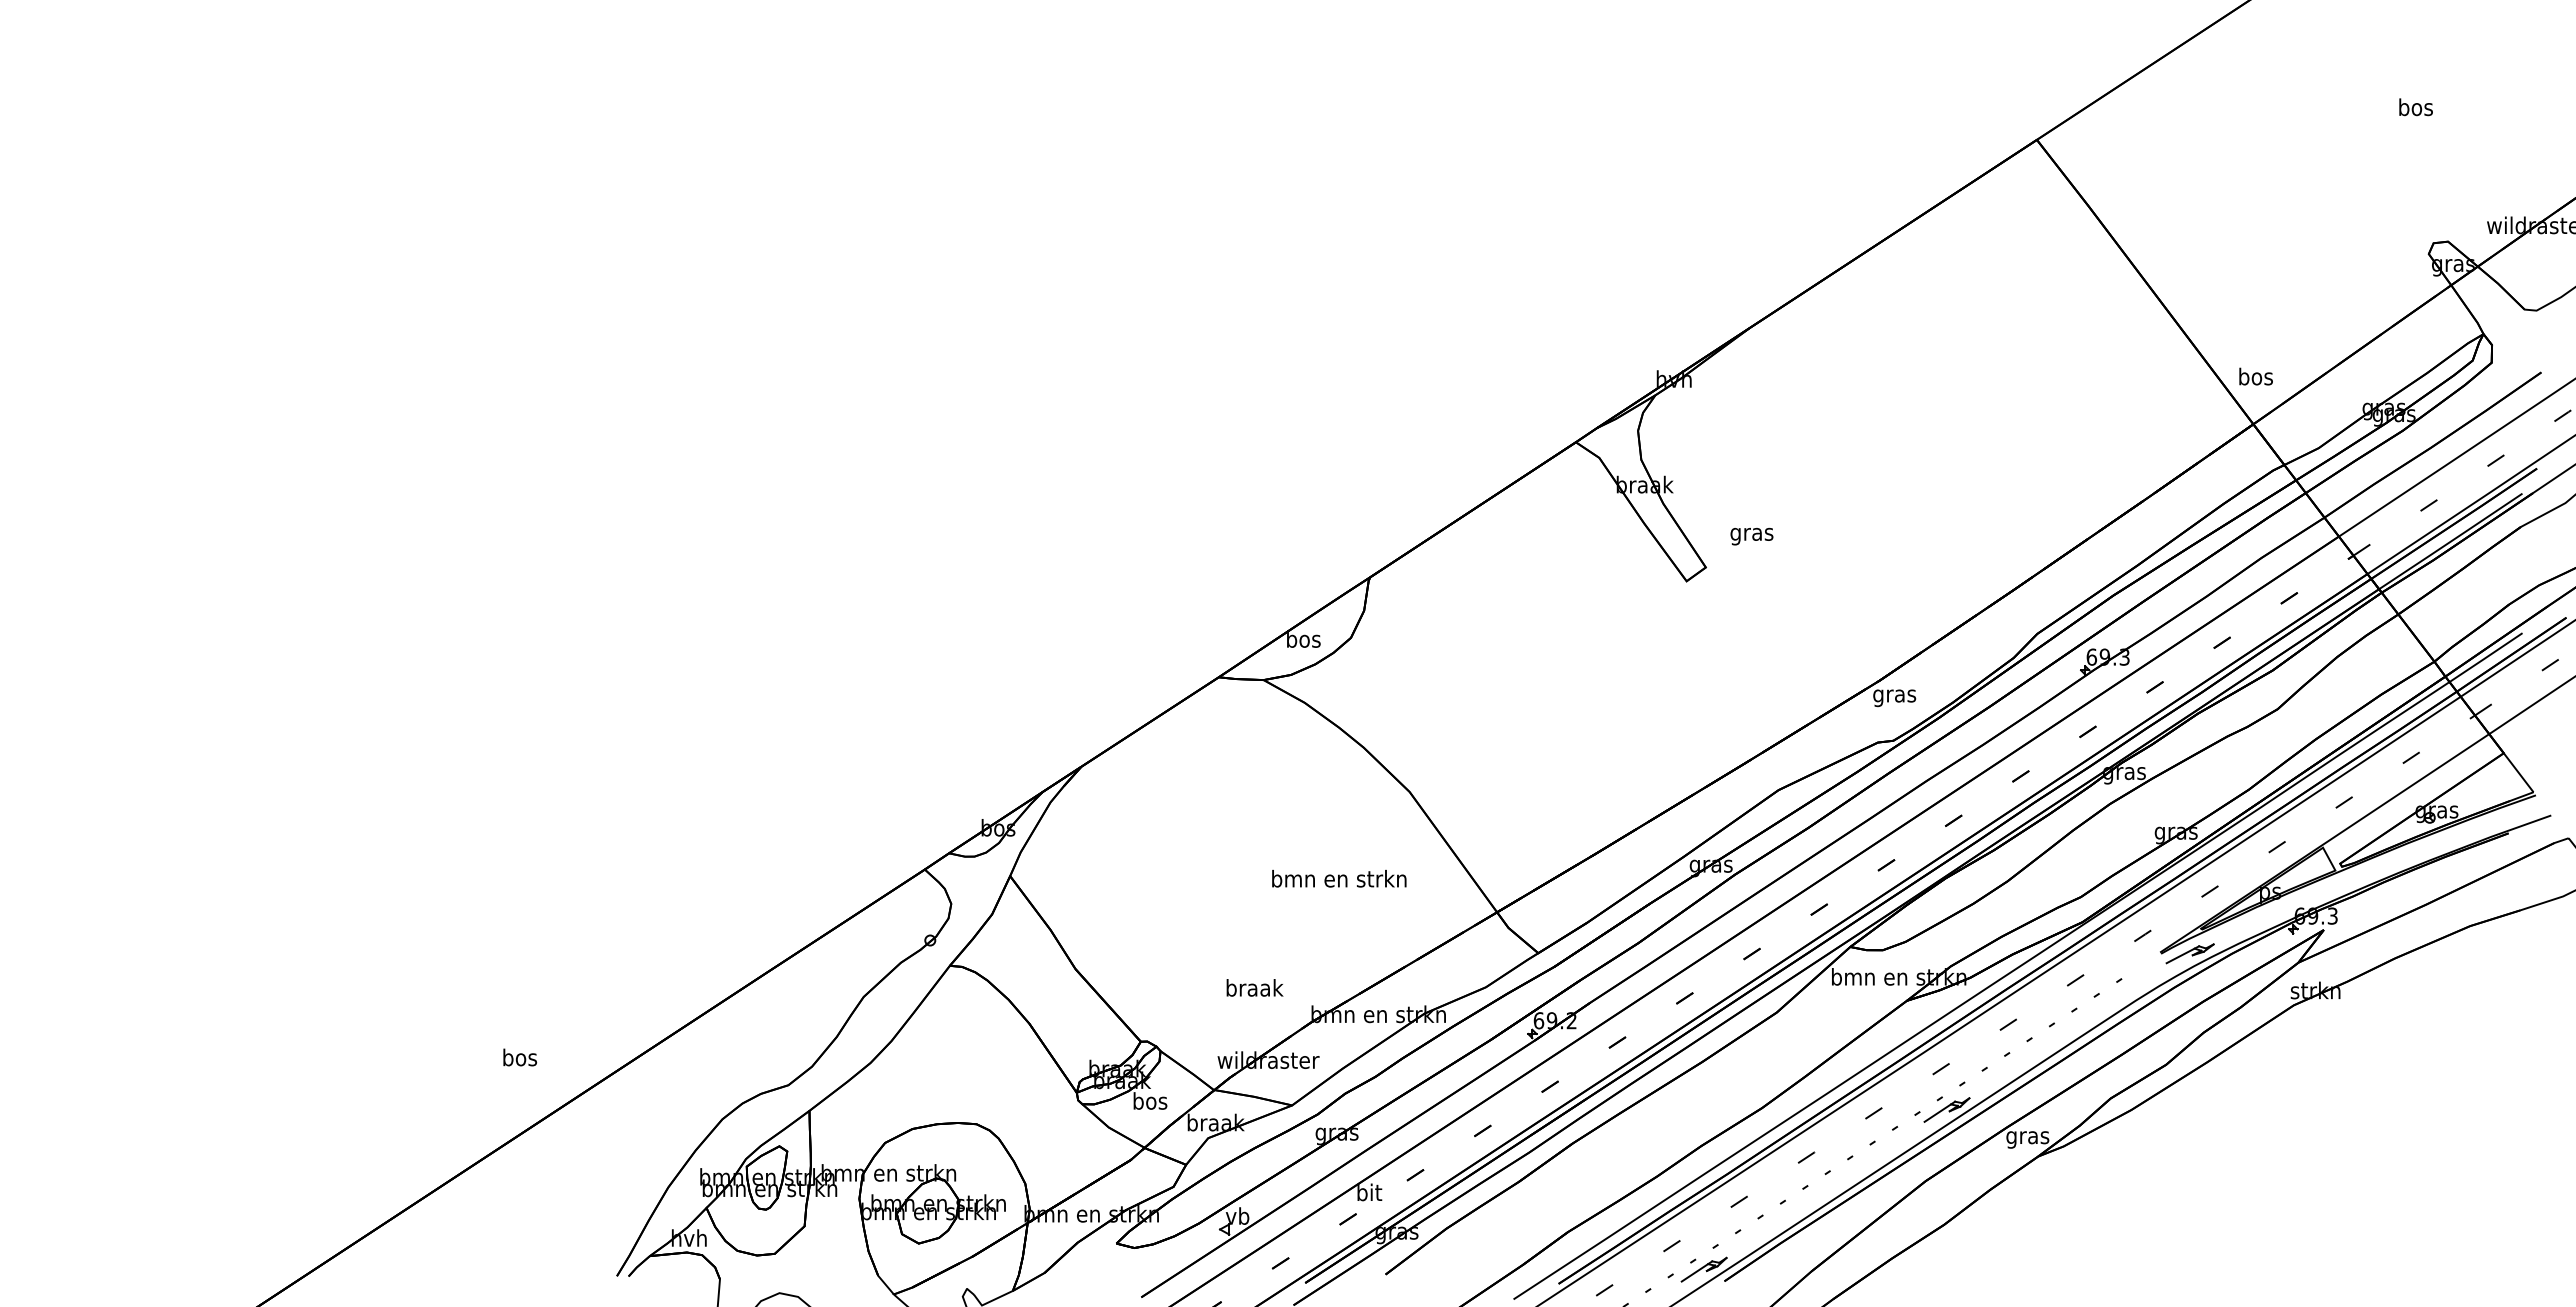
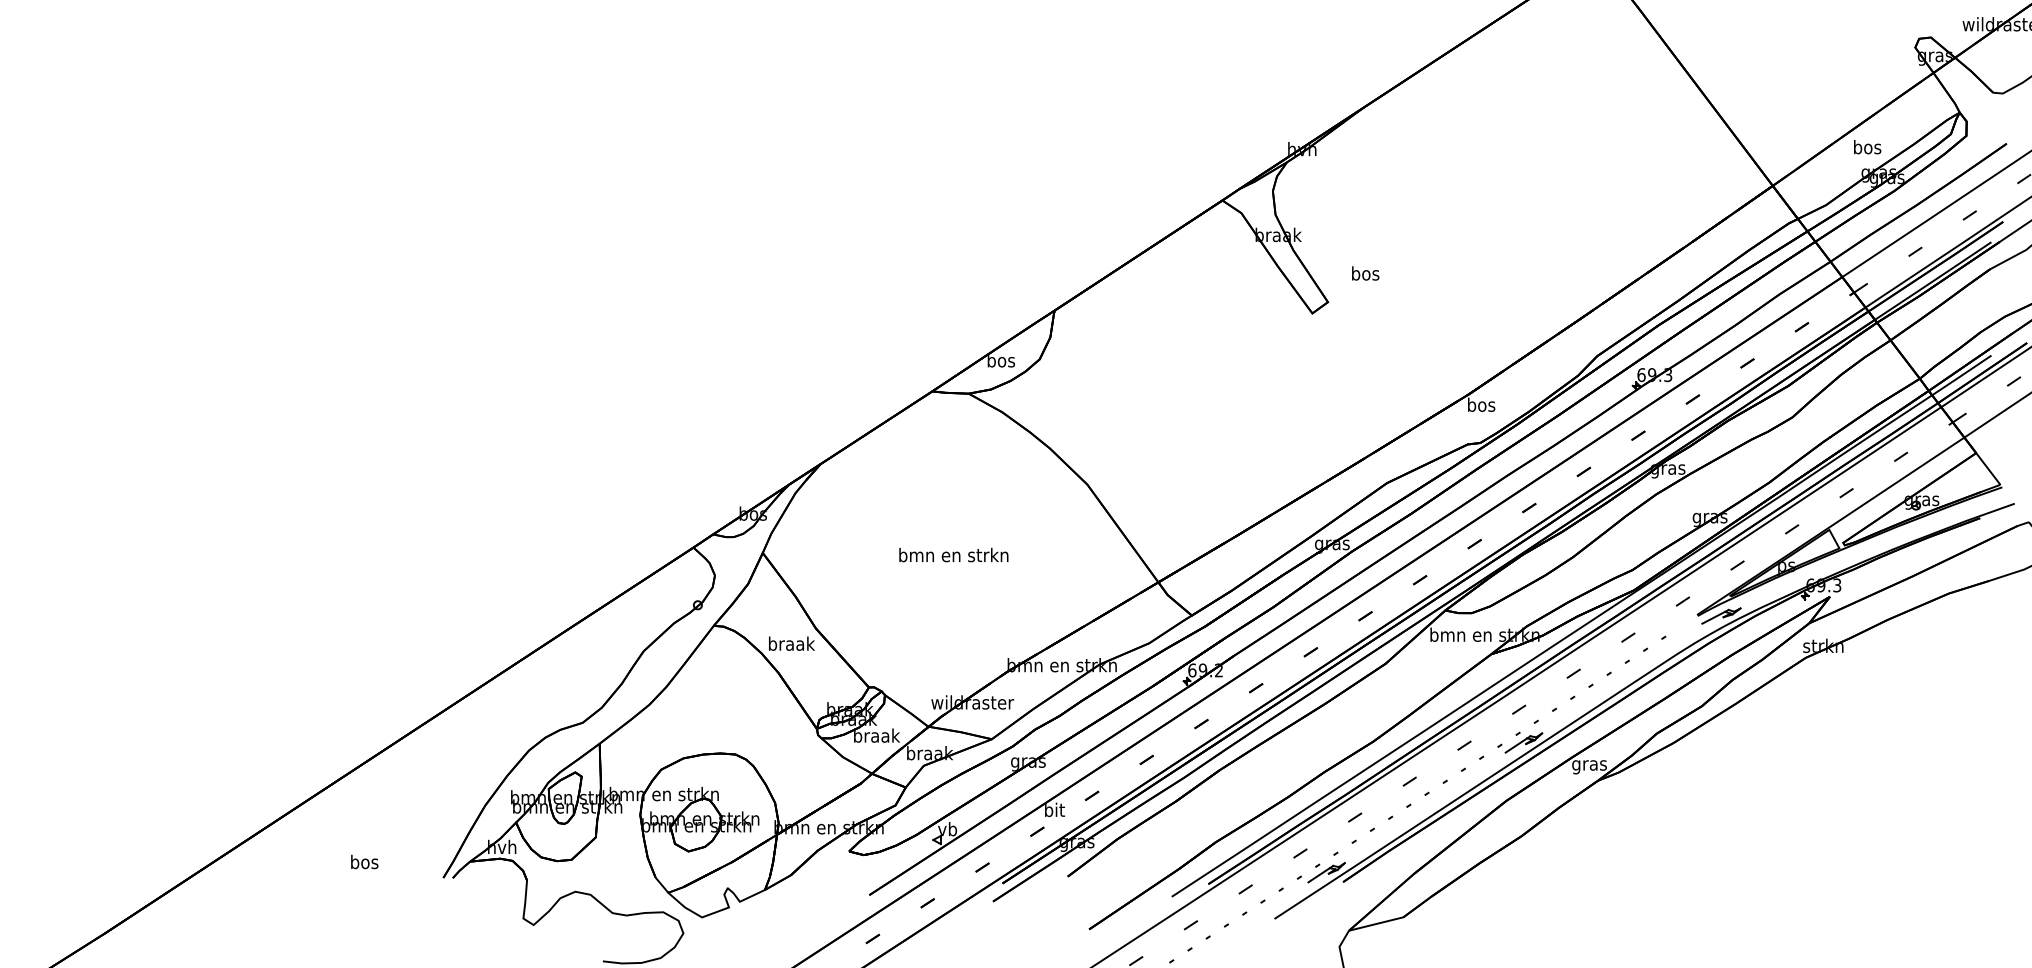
text: (2255, 376) -> (1867, 147), moved
text: (1751, 534) -> (1365, 275), gras -> bos
text: (1894, 695) -> (1481, 406), gras -> bos
text: (1339, 878) -> (953, 554), moved
text: (1254, 987) -> (791, 643), moved
text: (520, 1057) -> (364, 861), moved
text: (1150, 1100) -> (876, 735), bos -> braak

